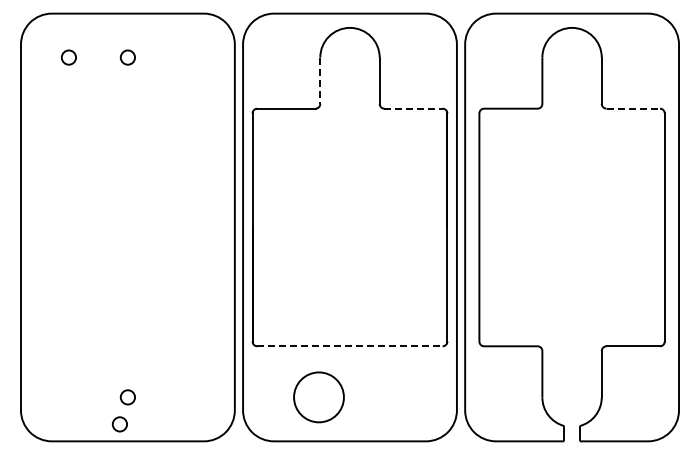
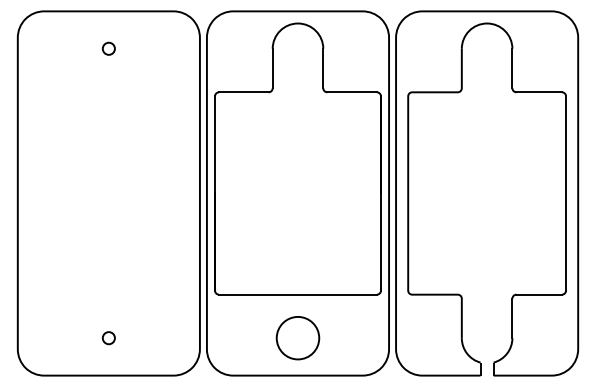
circle: (68, 57) -> (58, 48), removed
line: (320, 81) -> (272, 69), dashed -> solid
line: (414, 108) -> (352, 92), dashed -> solid
line: (633, 108) -> (539, 92), dashed -> solid
line: (350, 346) -> (298, 294), dashed -> solid
circle: (318, 397) -> (297, 338), moved
circle: (119, 424) -> (101, 361), removed

